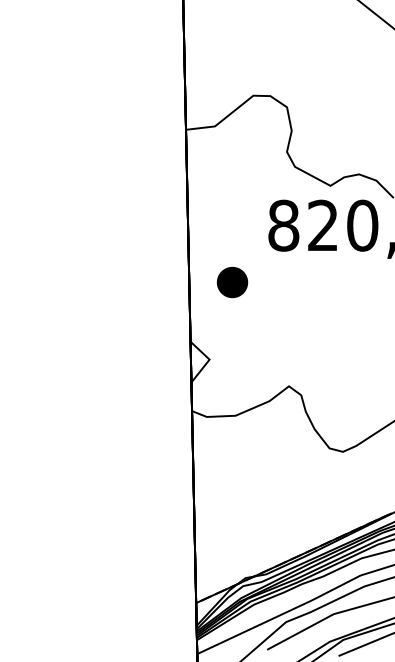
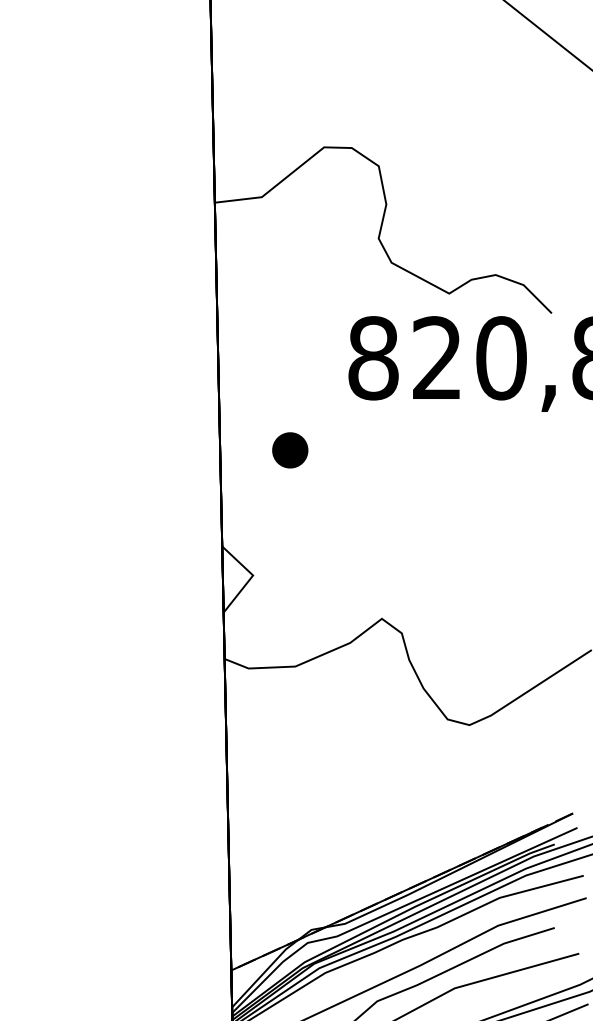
part: (232, 282) -> (290, 450), size x0.71

